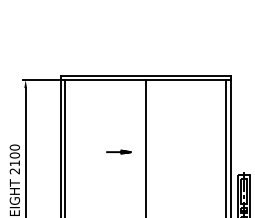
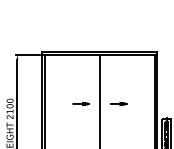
line: (173, 151) -> (118, 103), added

